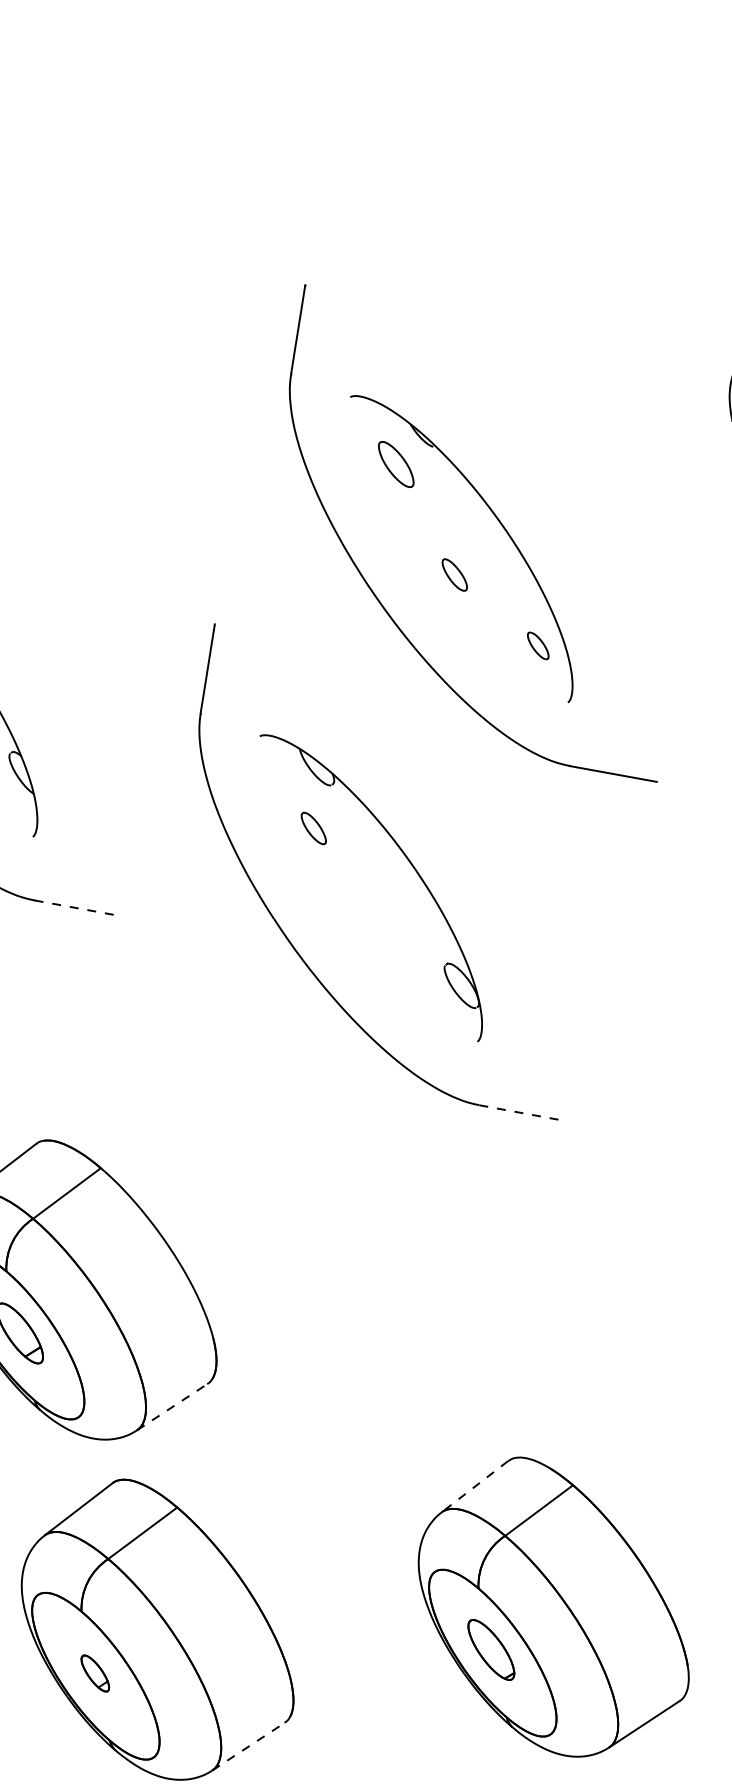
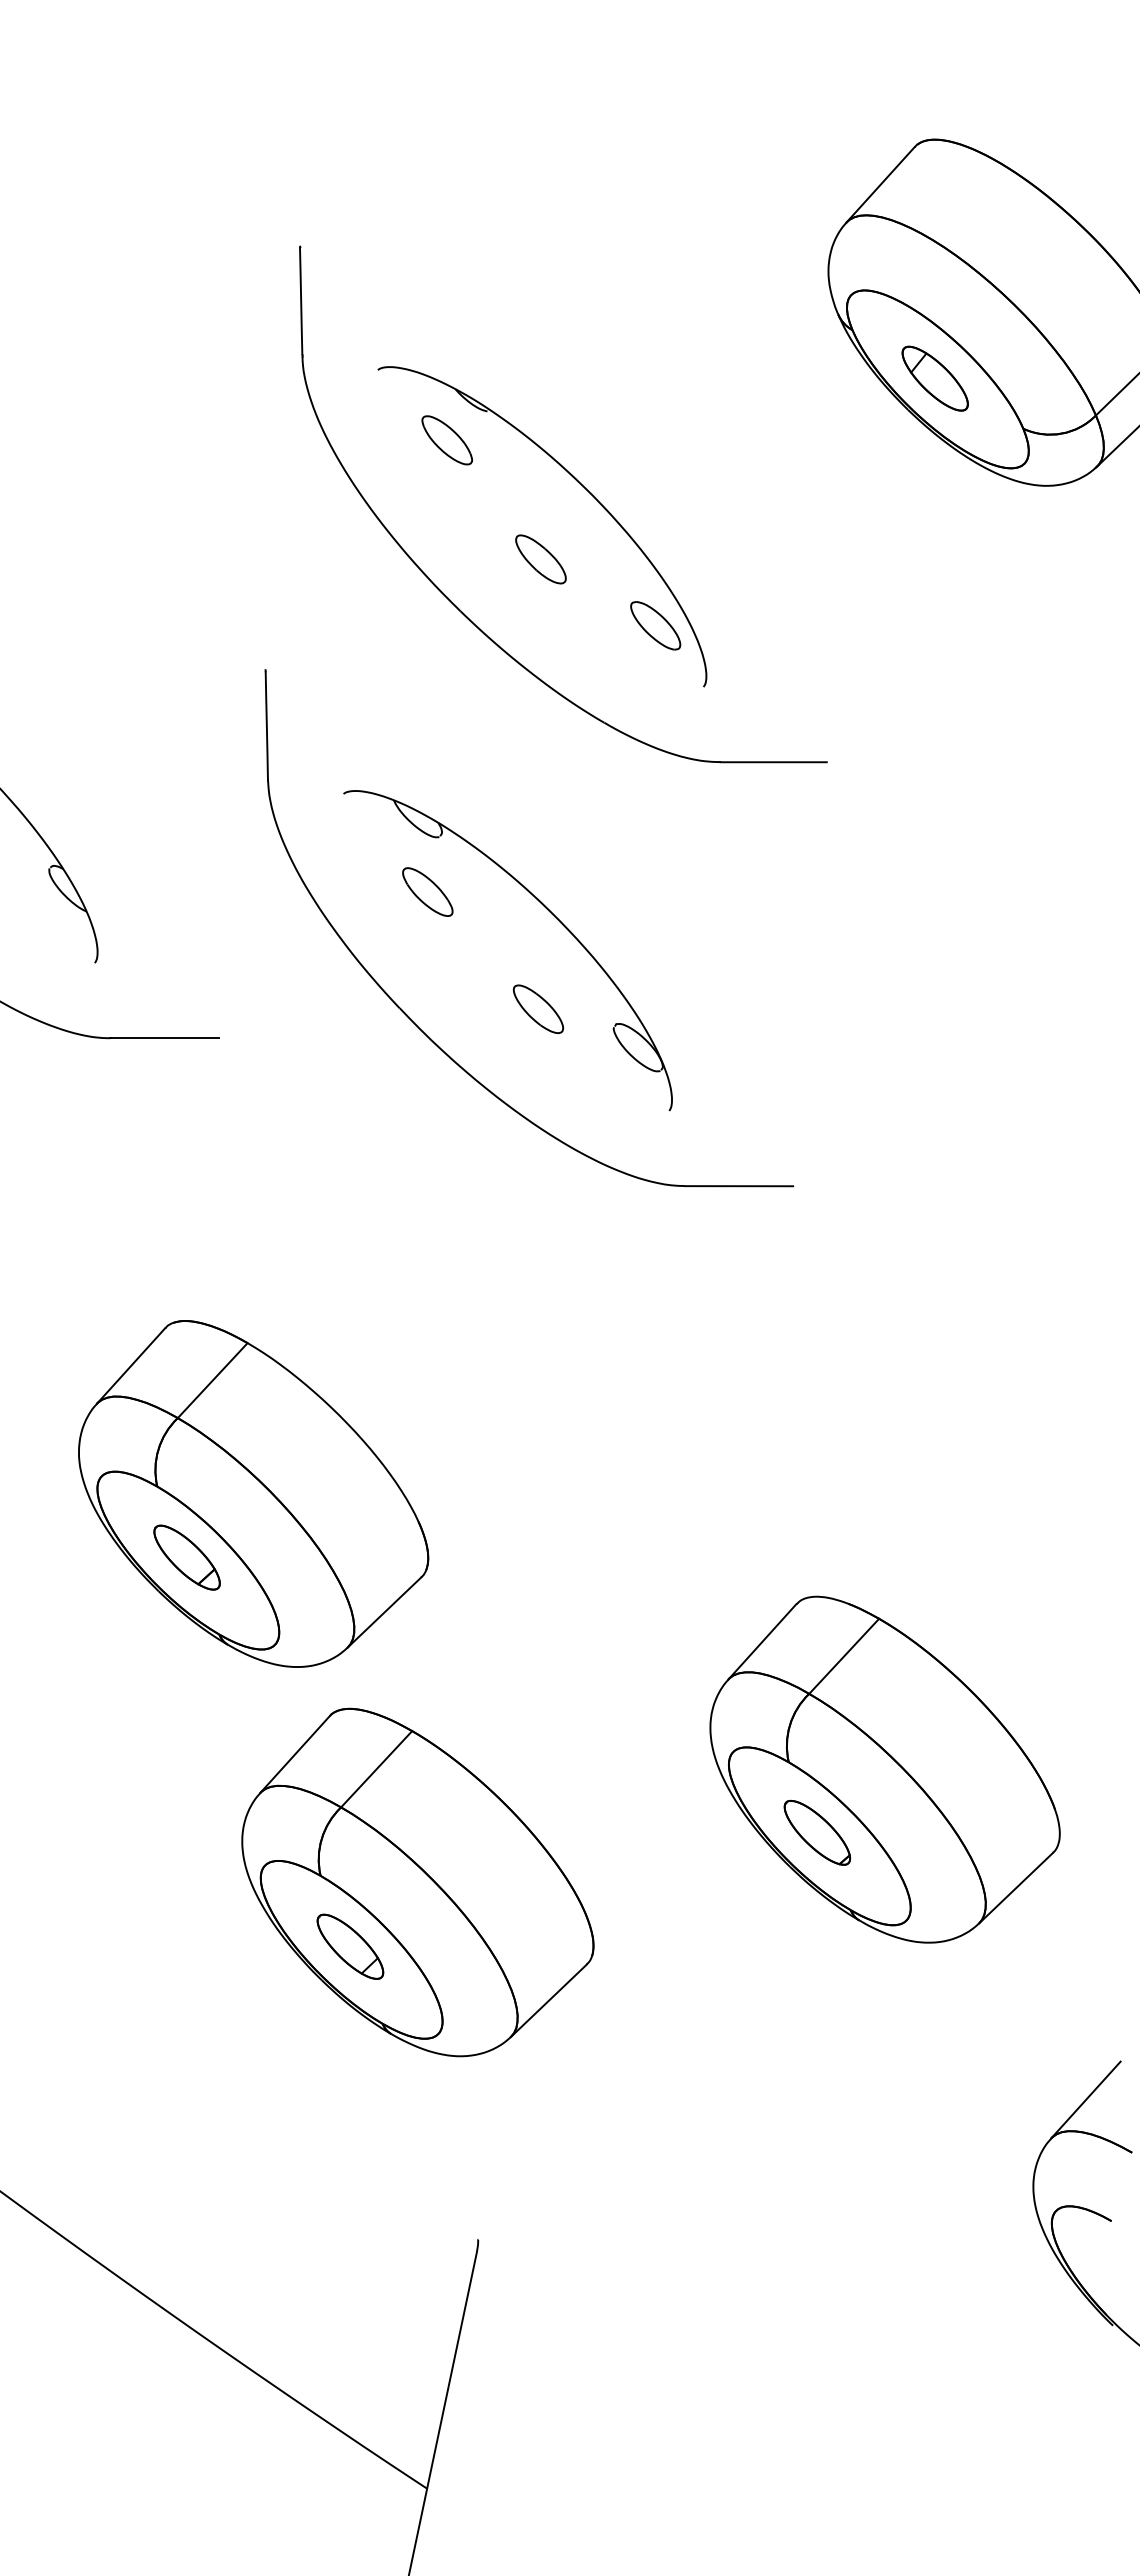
part: (454, 575) -> (540, 559), size x1.43
part: (538, 645) -> (655, 625), size x1.67
part: (313, 827) -> (427, 891), size x1.43
line: (79, 908) -> (165, 1038), dashed -> solid
part: (386, 939) -> (538, 1008), added
line: (523, 1113) -> (739, 1186), dashed -> solid
line: (172, 1407) -> (384, 1612), dashed -> solid
line: (474, 1486) -> (762, 1641), dashed -> solid
part: (95, 1673) -> (350, 1946), size x1.67
line: (249, 1746) -> (549, 2000), dashed -> solid

